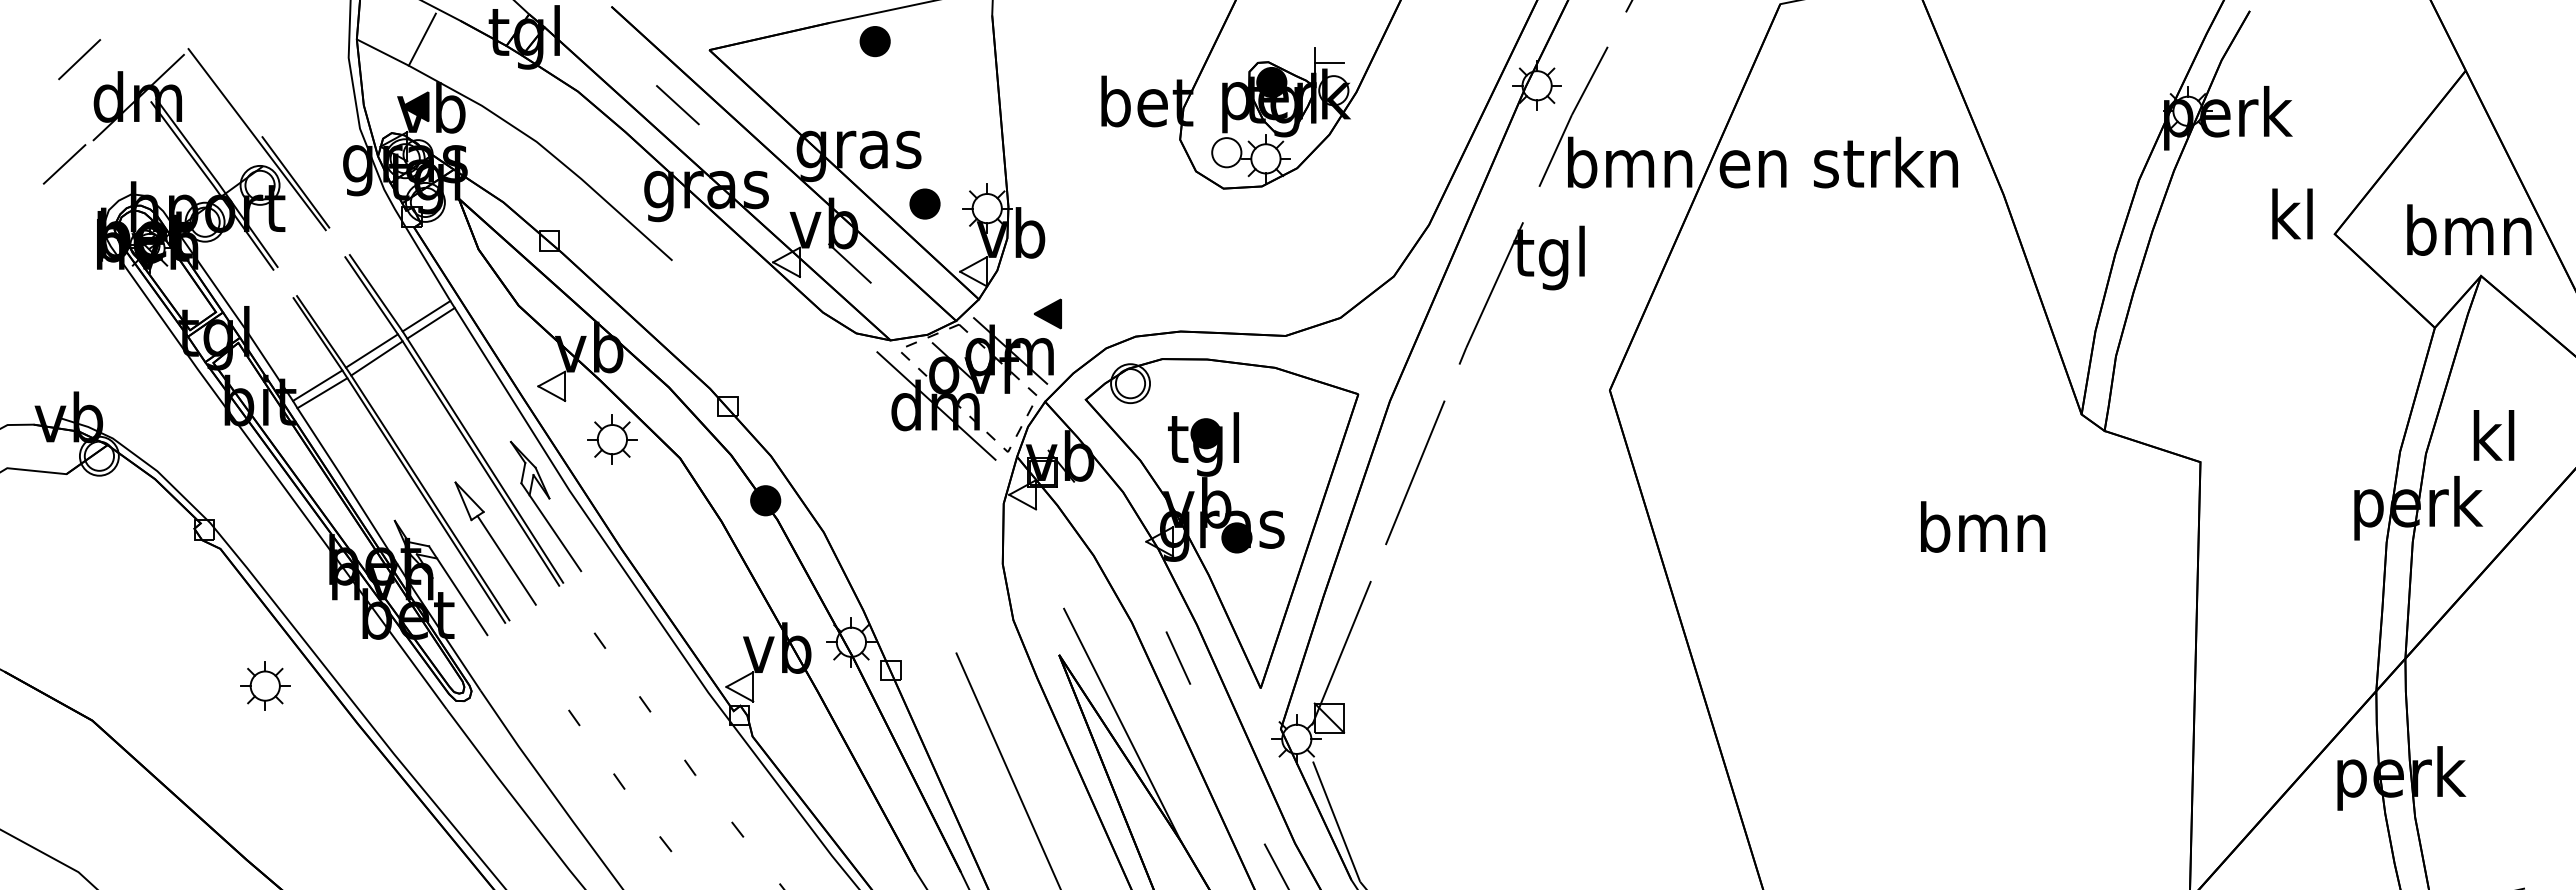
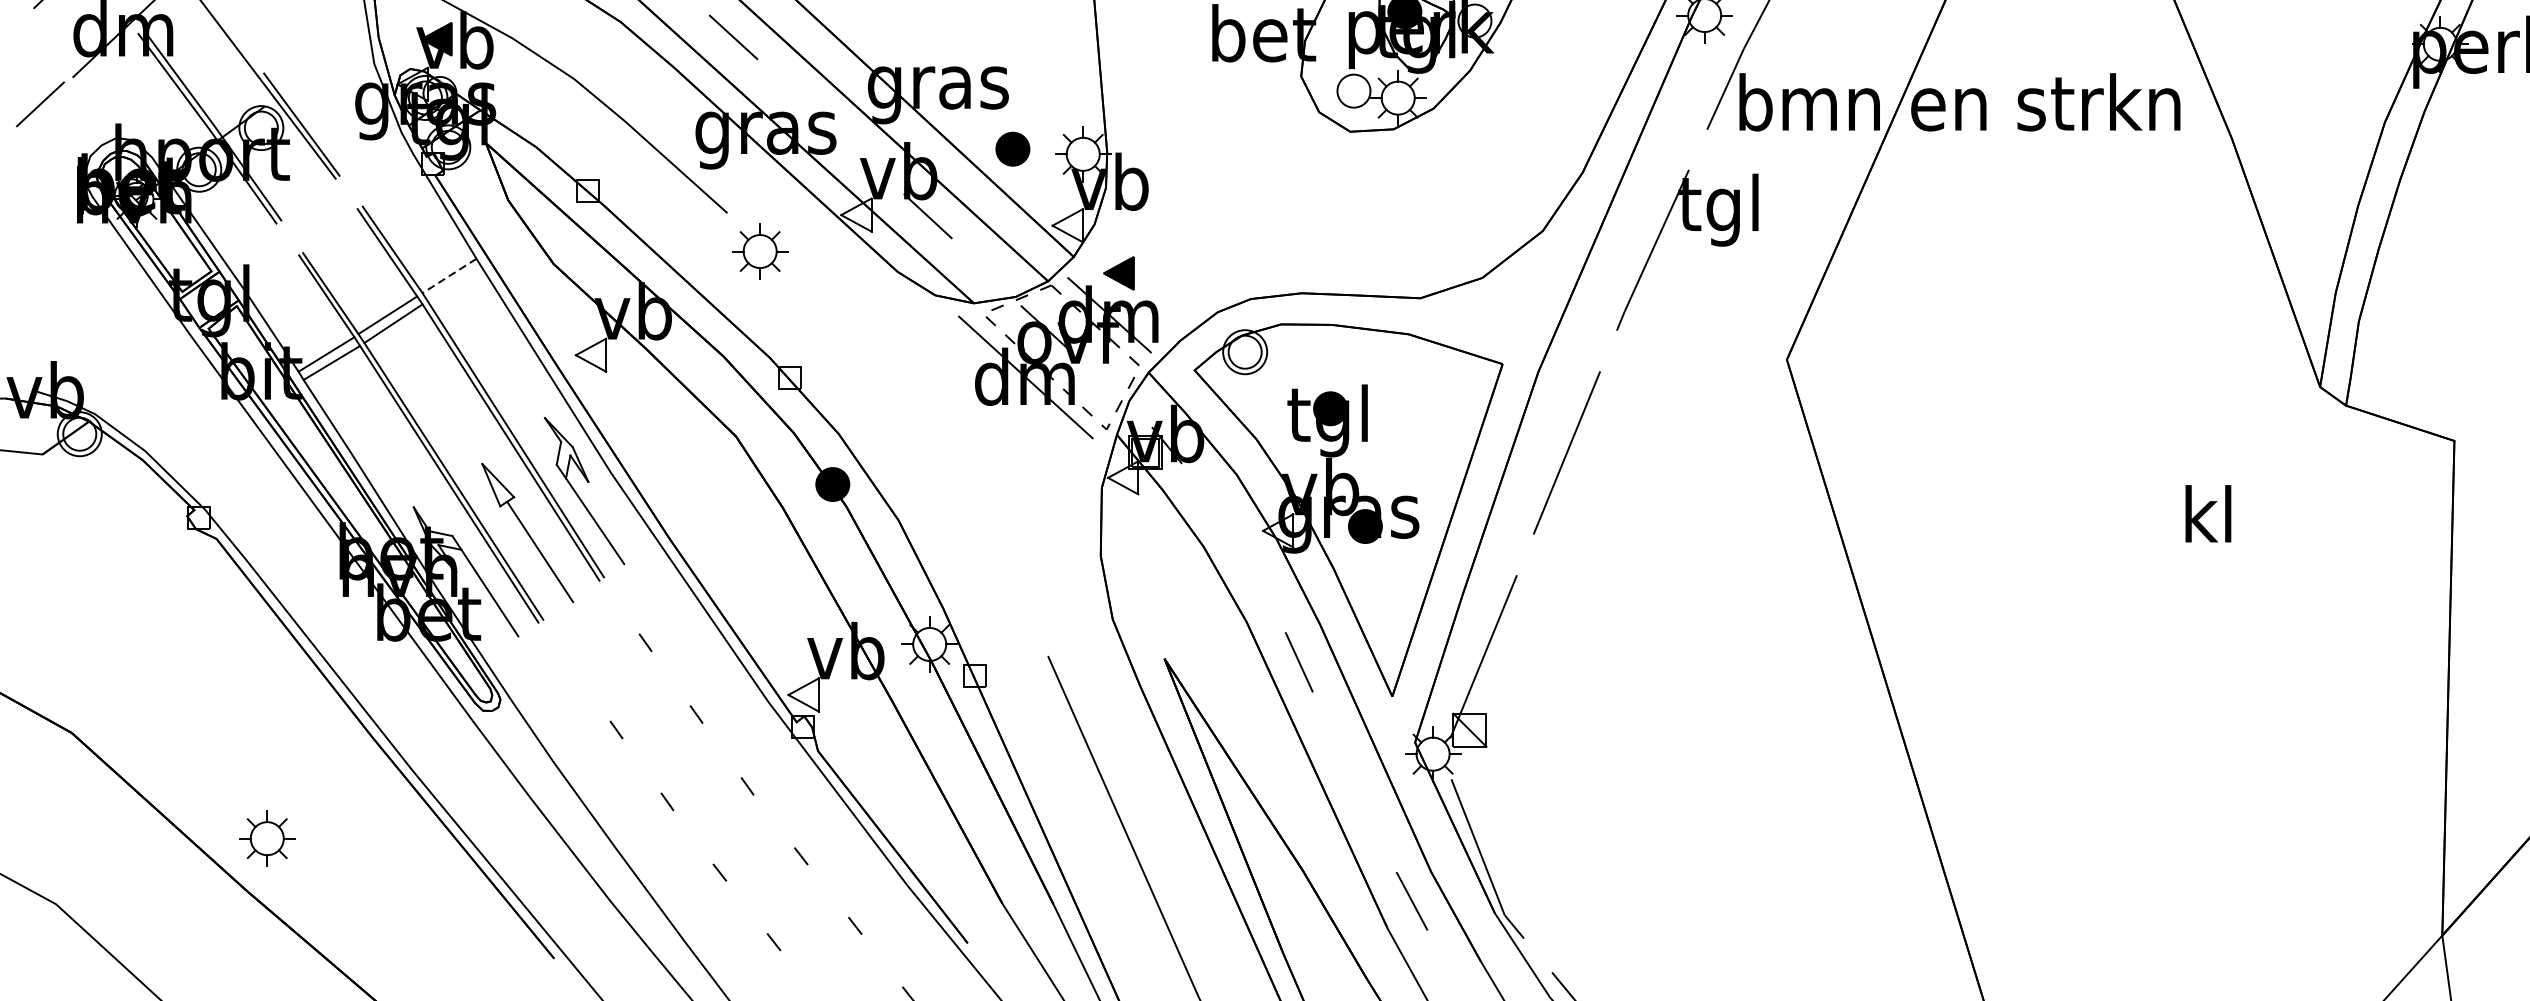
part: (1047, 313) -> (1118, 272), moved
line: (426, 316) -> (449, 276), solid -> dashed
line: (430, 323) -> (453, 284), removed
part: (612, 439) -> (760, 251), moved
text: (1983, 526) -> (2209, 513), bmn -> kl
part: (265, 685) -> (267, 837), moved
line: (1122, 724) -> (1236, 737), removed

